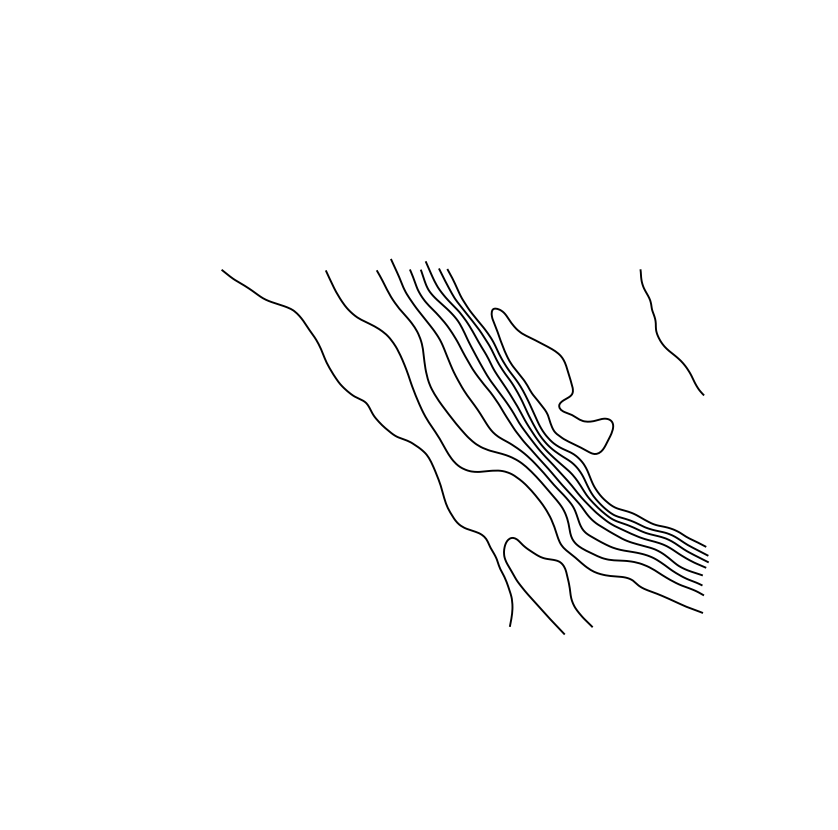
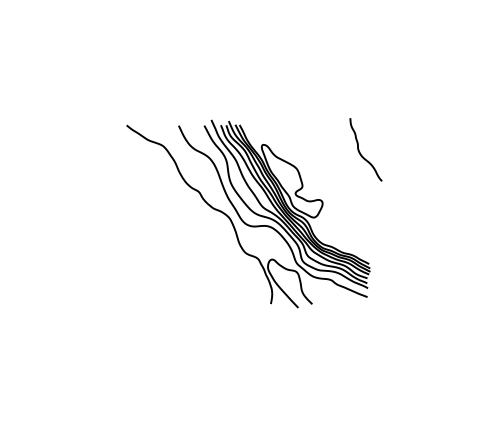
curve: (662, 339) -> (361, 153), moved

